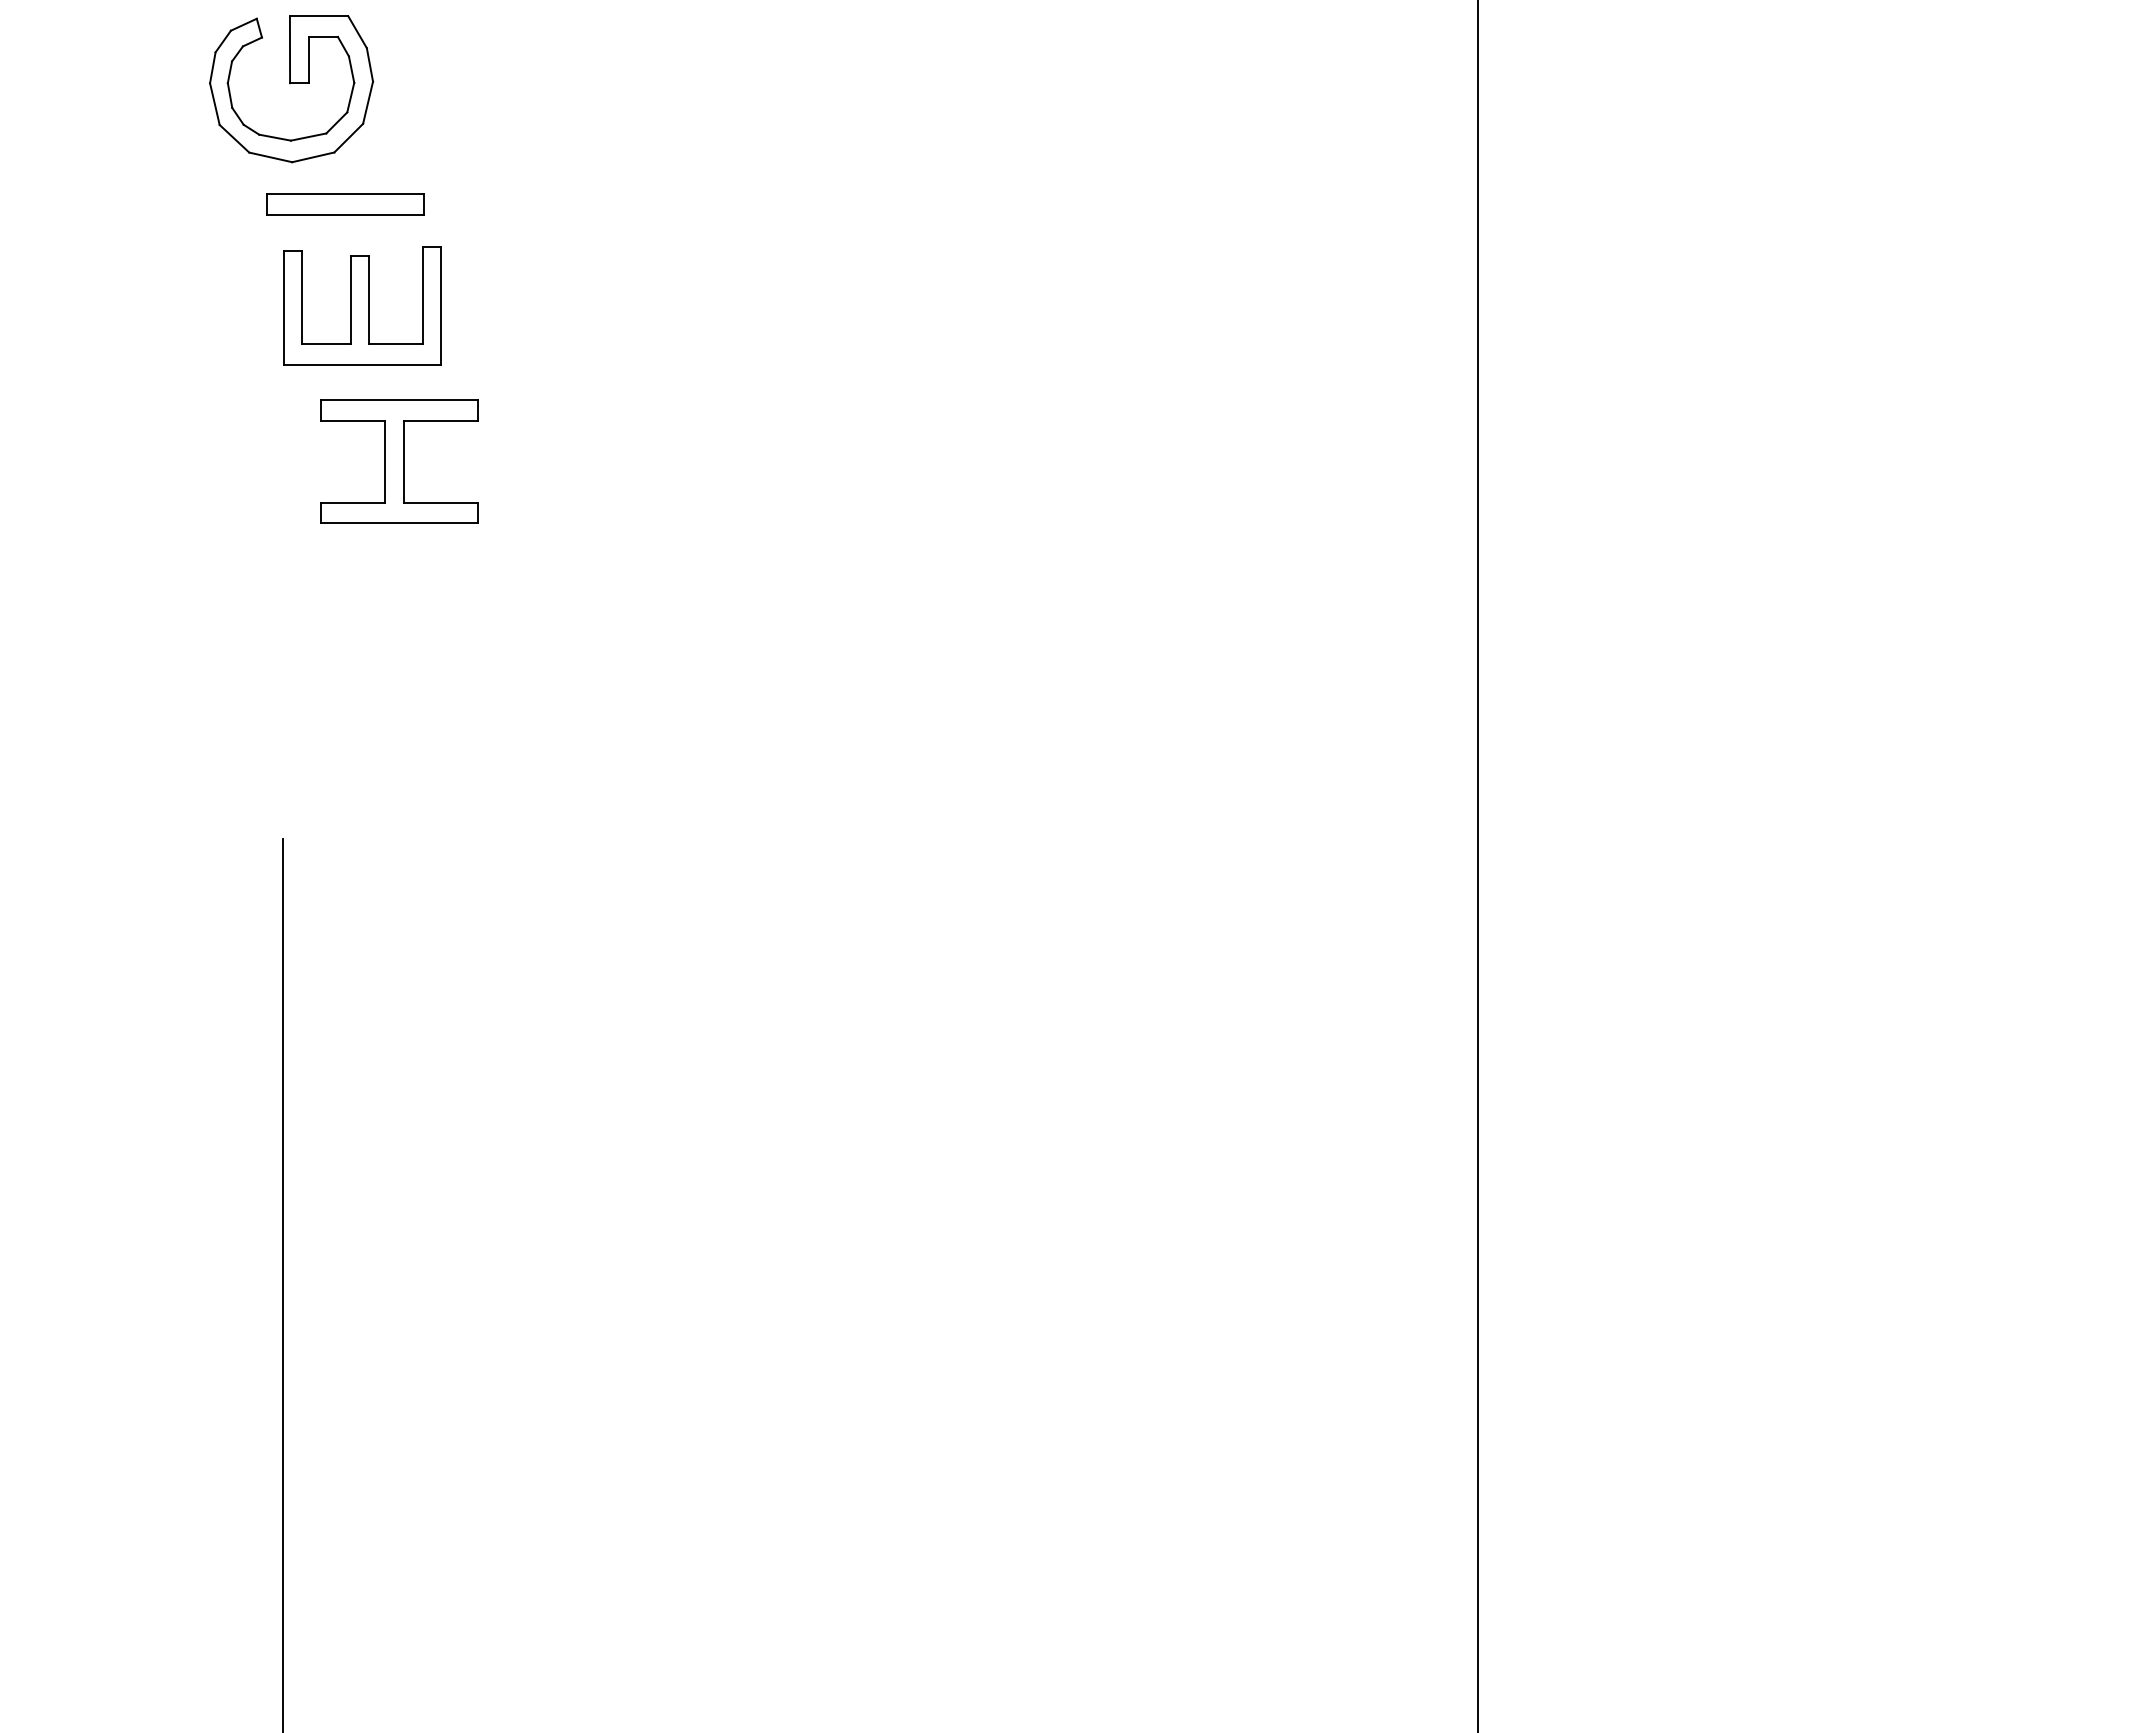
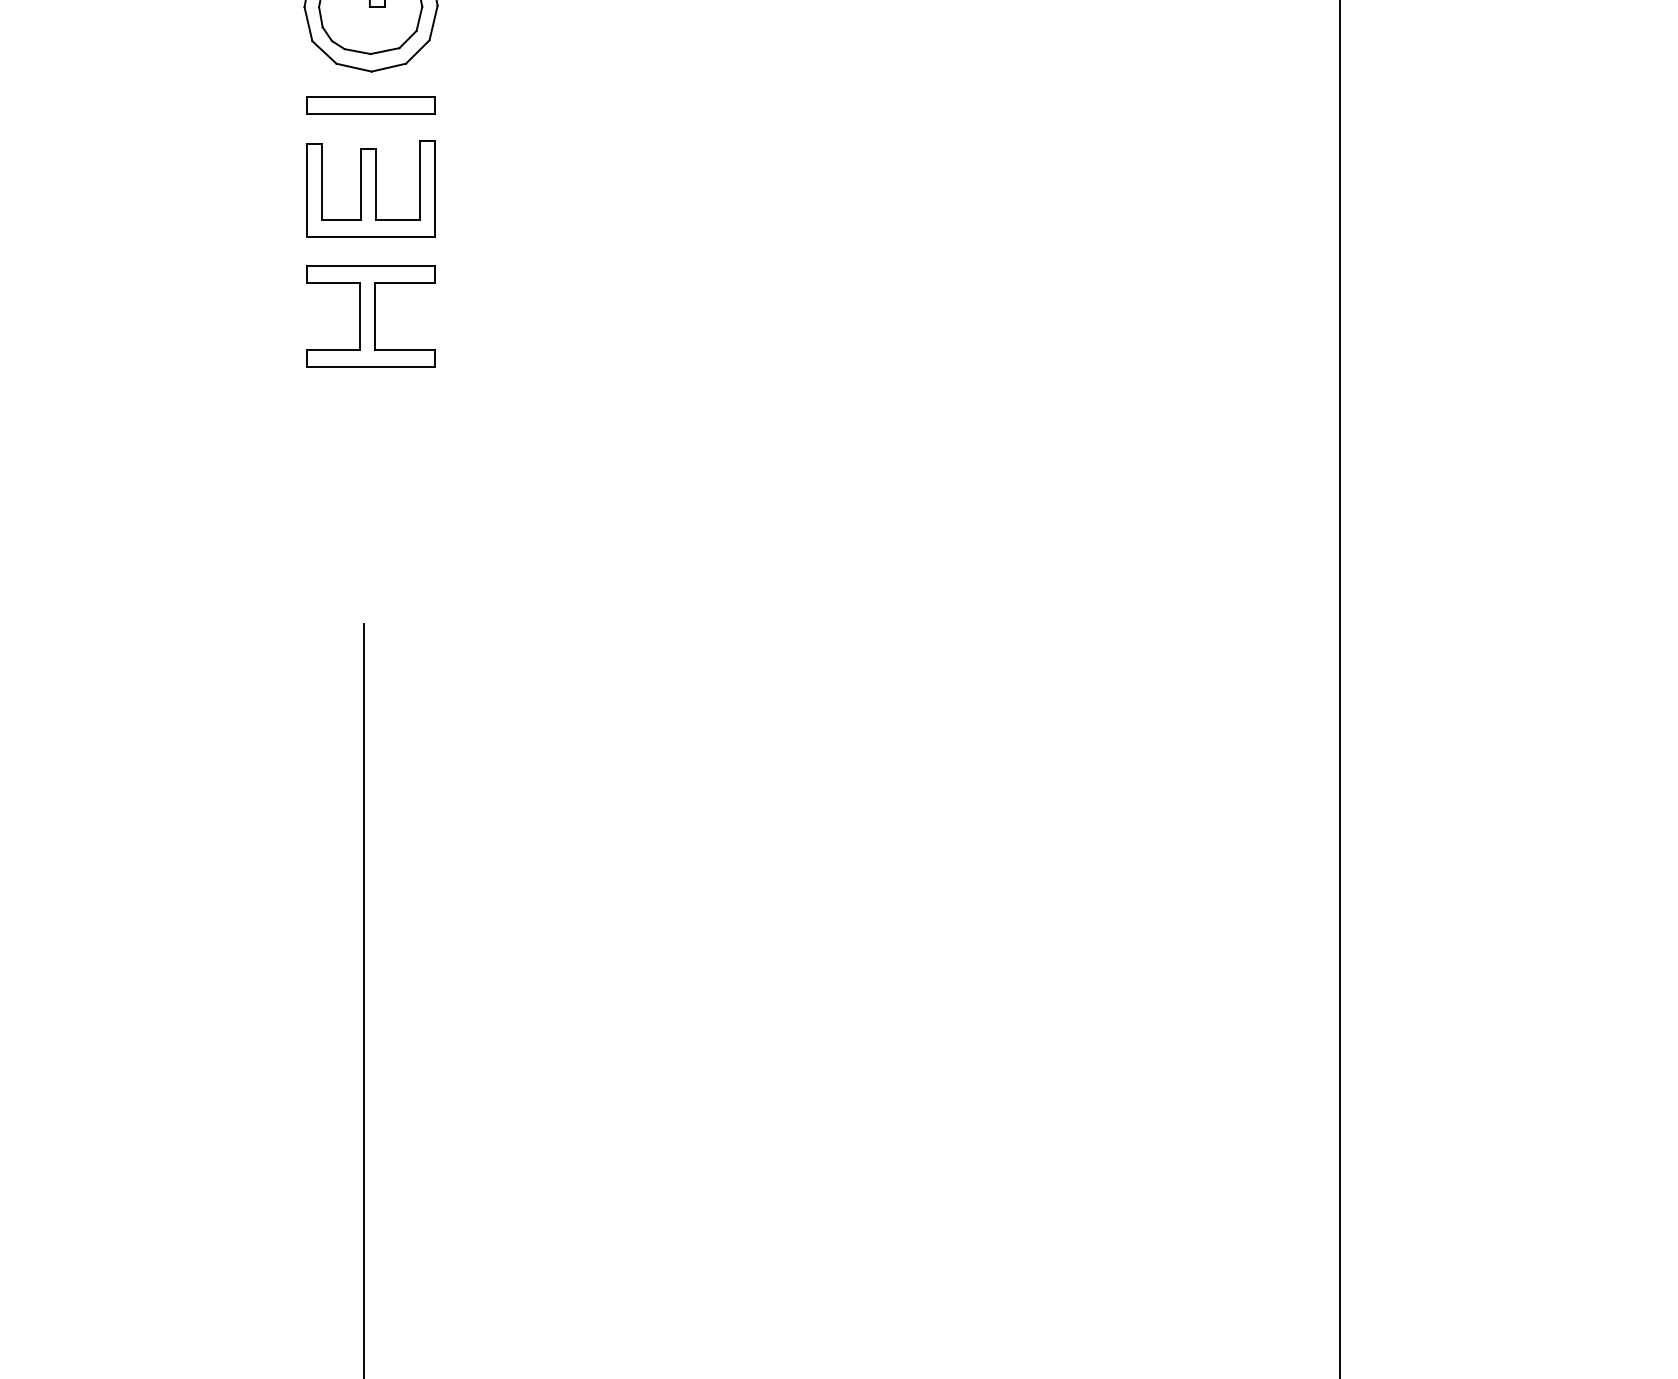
part: (345, 204) -> (371, 106), moved
part: (362, 305) -> (371, 188), moved
part: (399, 461) -> (371, 316), moved

